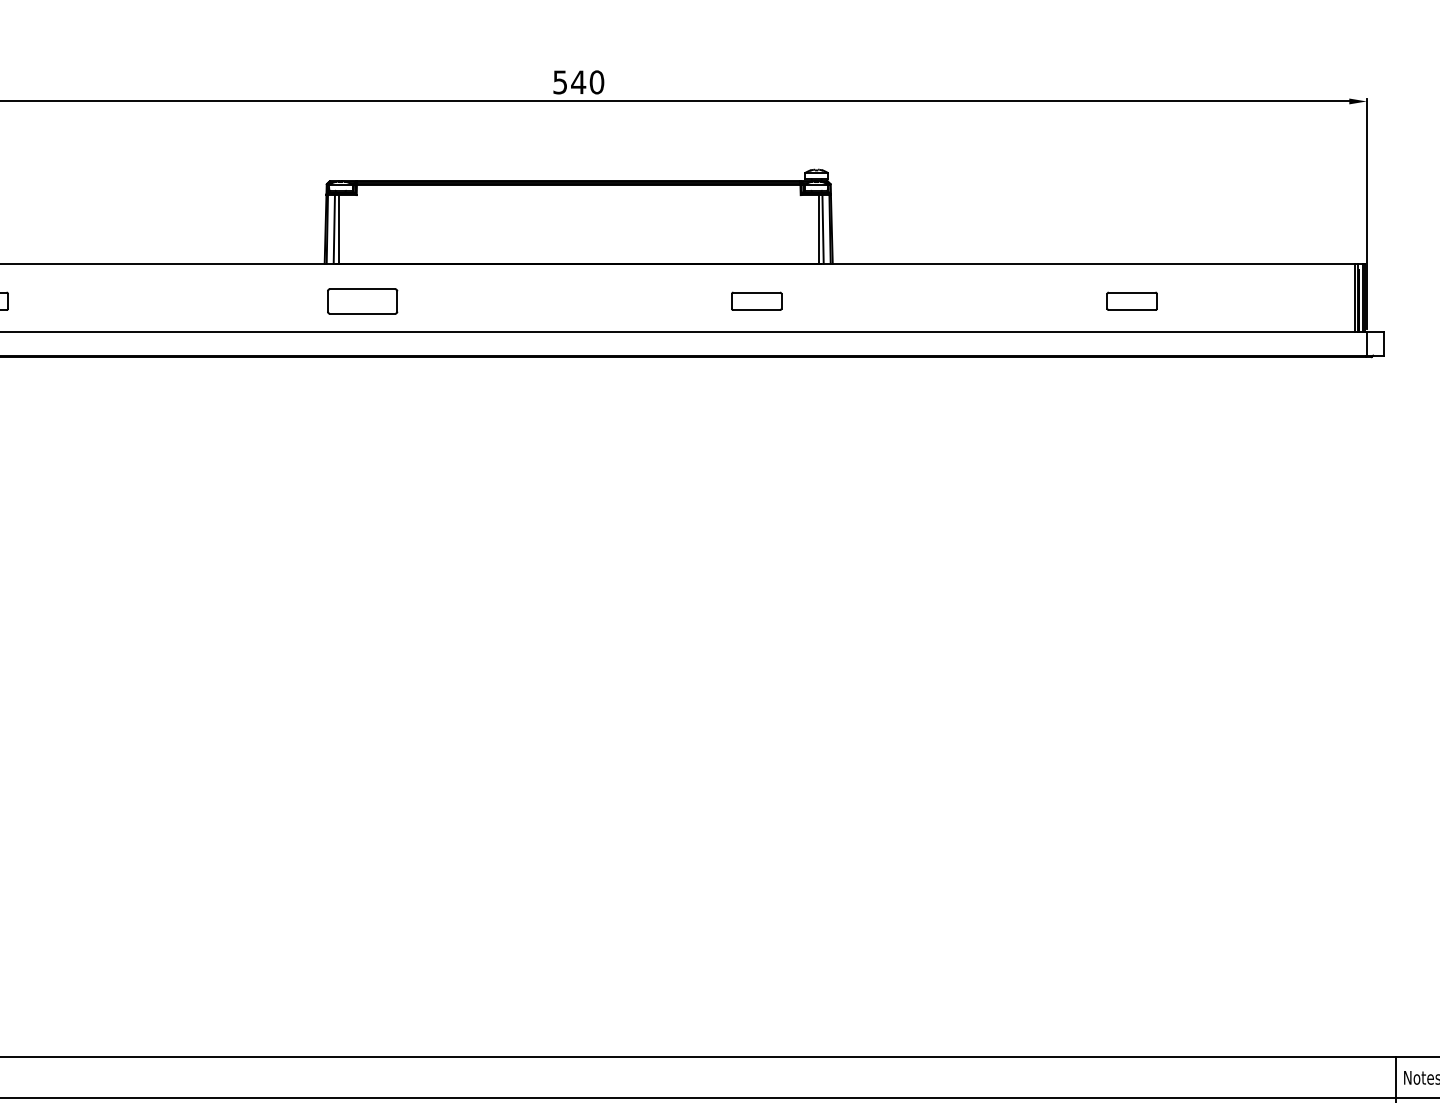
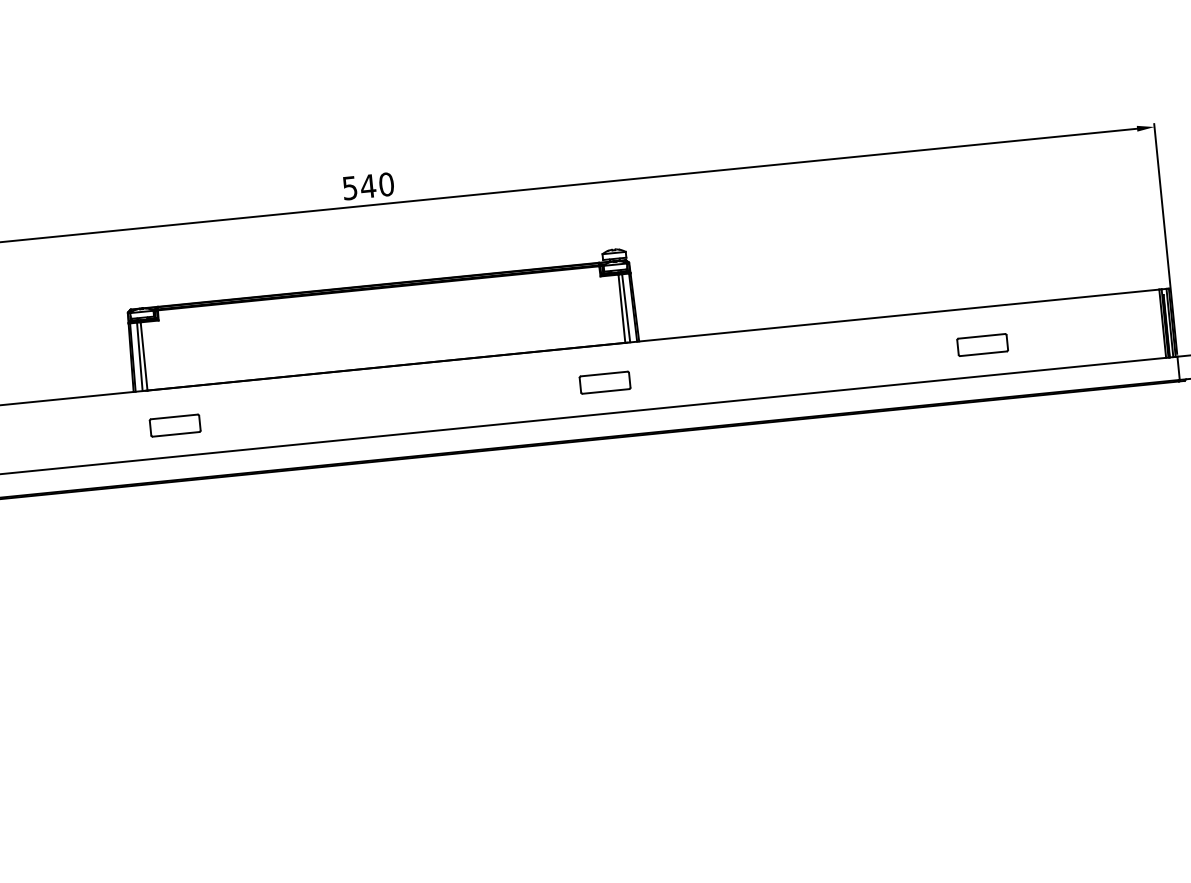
part: (362, 300) -> (174, 424), size x0.71
part: (756, 300) -> (604, 381), moved
part: (1131, 300) -> (981, 344), moved

